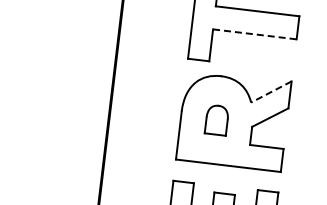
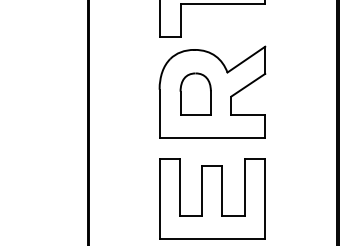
line: (255, 34) -> (223, 4), dashed -> solid
line: (271, 91) -> (246, 59), dashed -> solid
part: (216, 119) -> (195, 93), size x1.43

